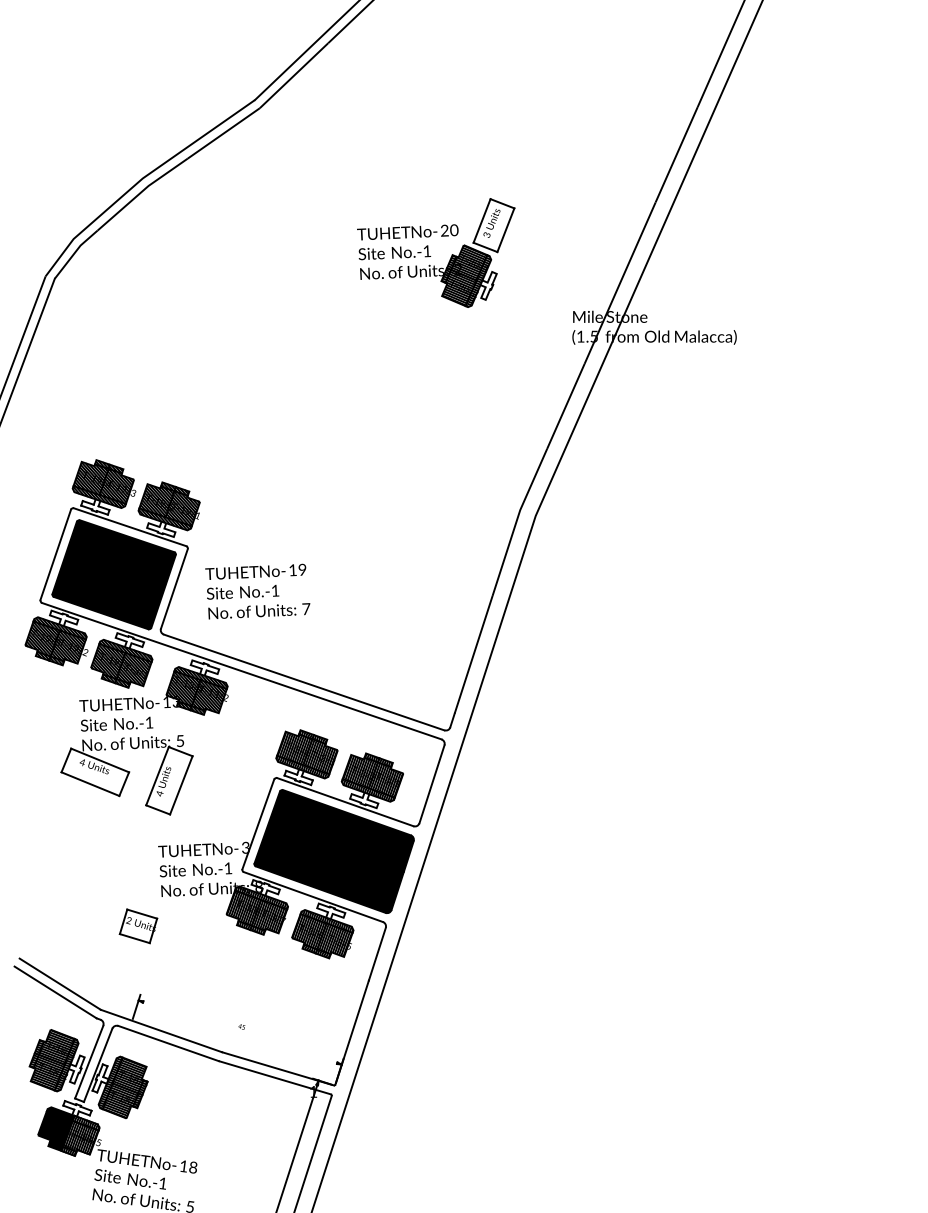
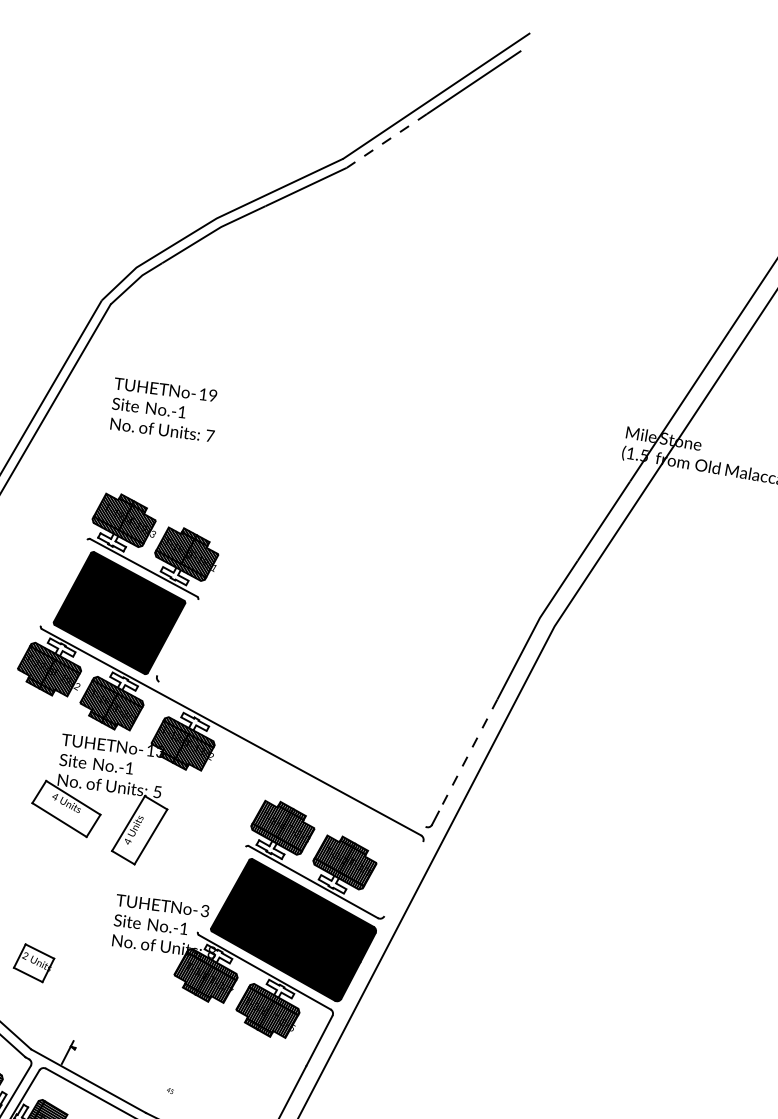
line: (293, 76) -> (386, 141), solid -> dashed
part: (431, 256) -> (494, 346), removed
line: (55, 554) -> (63, 582), removed
line: (174, 588) -> (177, 637), removed
text: (257, 591) -> (163, 409), moved
line: (473, 654) -> (468, 755), solid -> dashed
line: (303, 682) -> (291, 754), removed
line: (431, 784) -> (403, 879), removed
line: (258, 824) -> (221, 889), removed
part: (138, 926) -> (34, 963), moved

